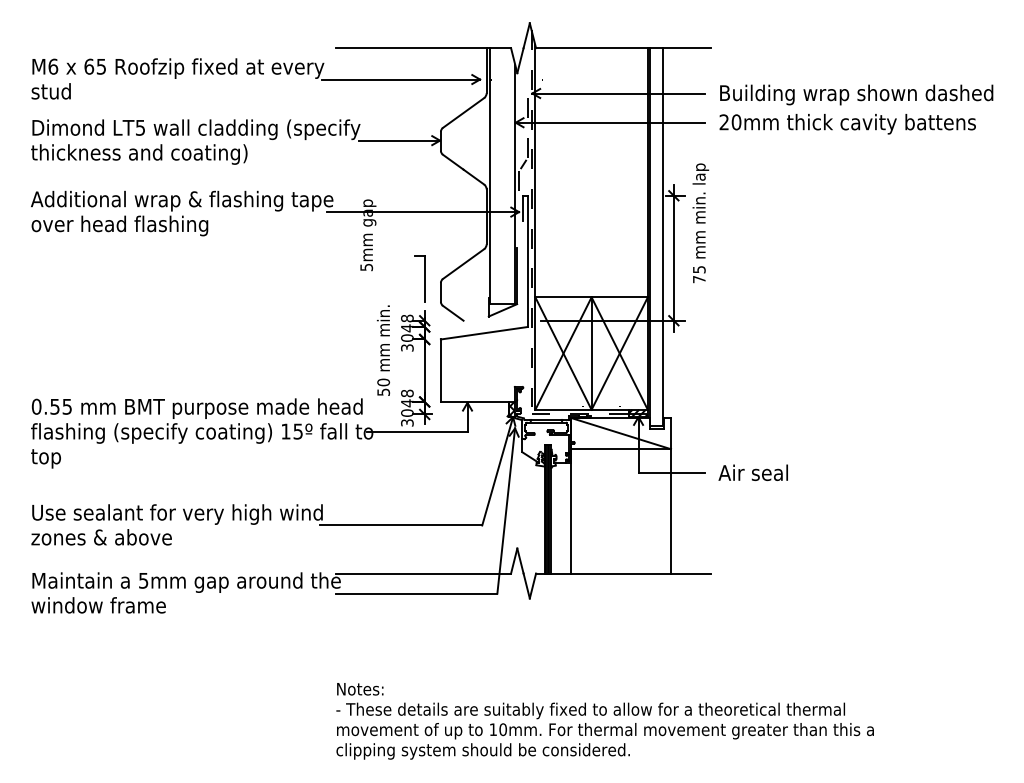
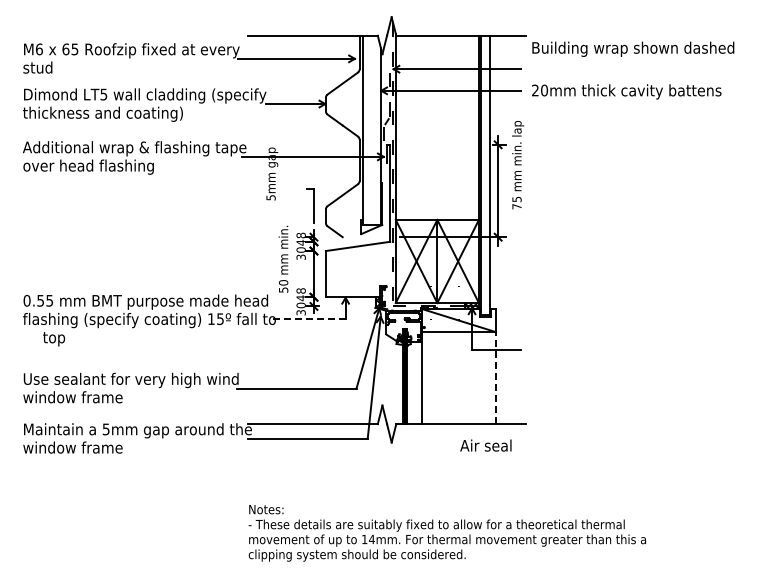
text: (856, 93) -> (633, 48), moved
line: (417, 432) -> (308, 319), solid -> dashed
text: (46, 459) -> (54, 339), moved
text: (752, 472) -> (485, 445), moved
line: (671, 511) -> (496, 378), solid -> dashed
text: (102, 537) -> (75, 397), zones & above -> window frame
text: (502, 729) -> (371, 539), 10mm. -> 14mm.

